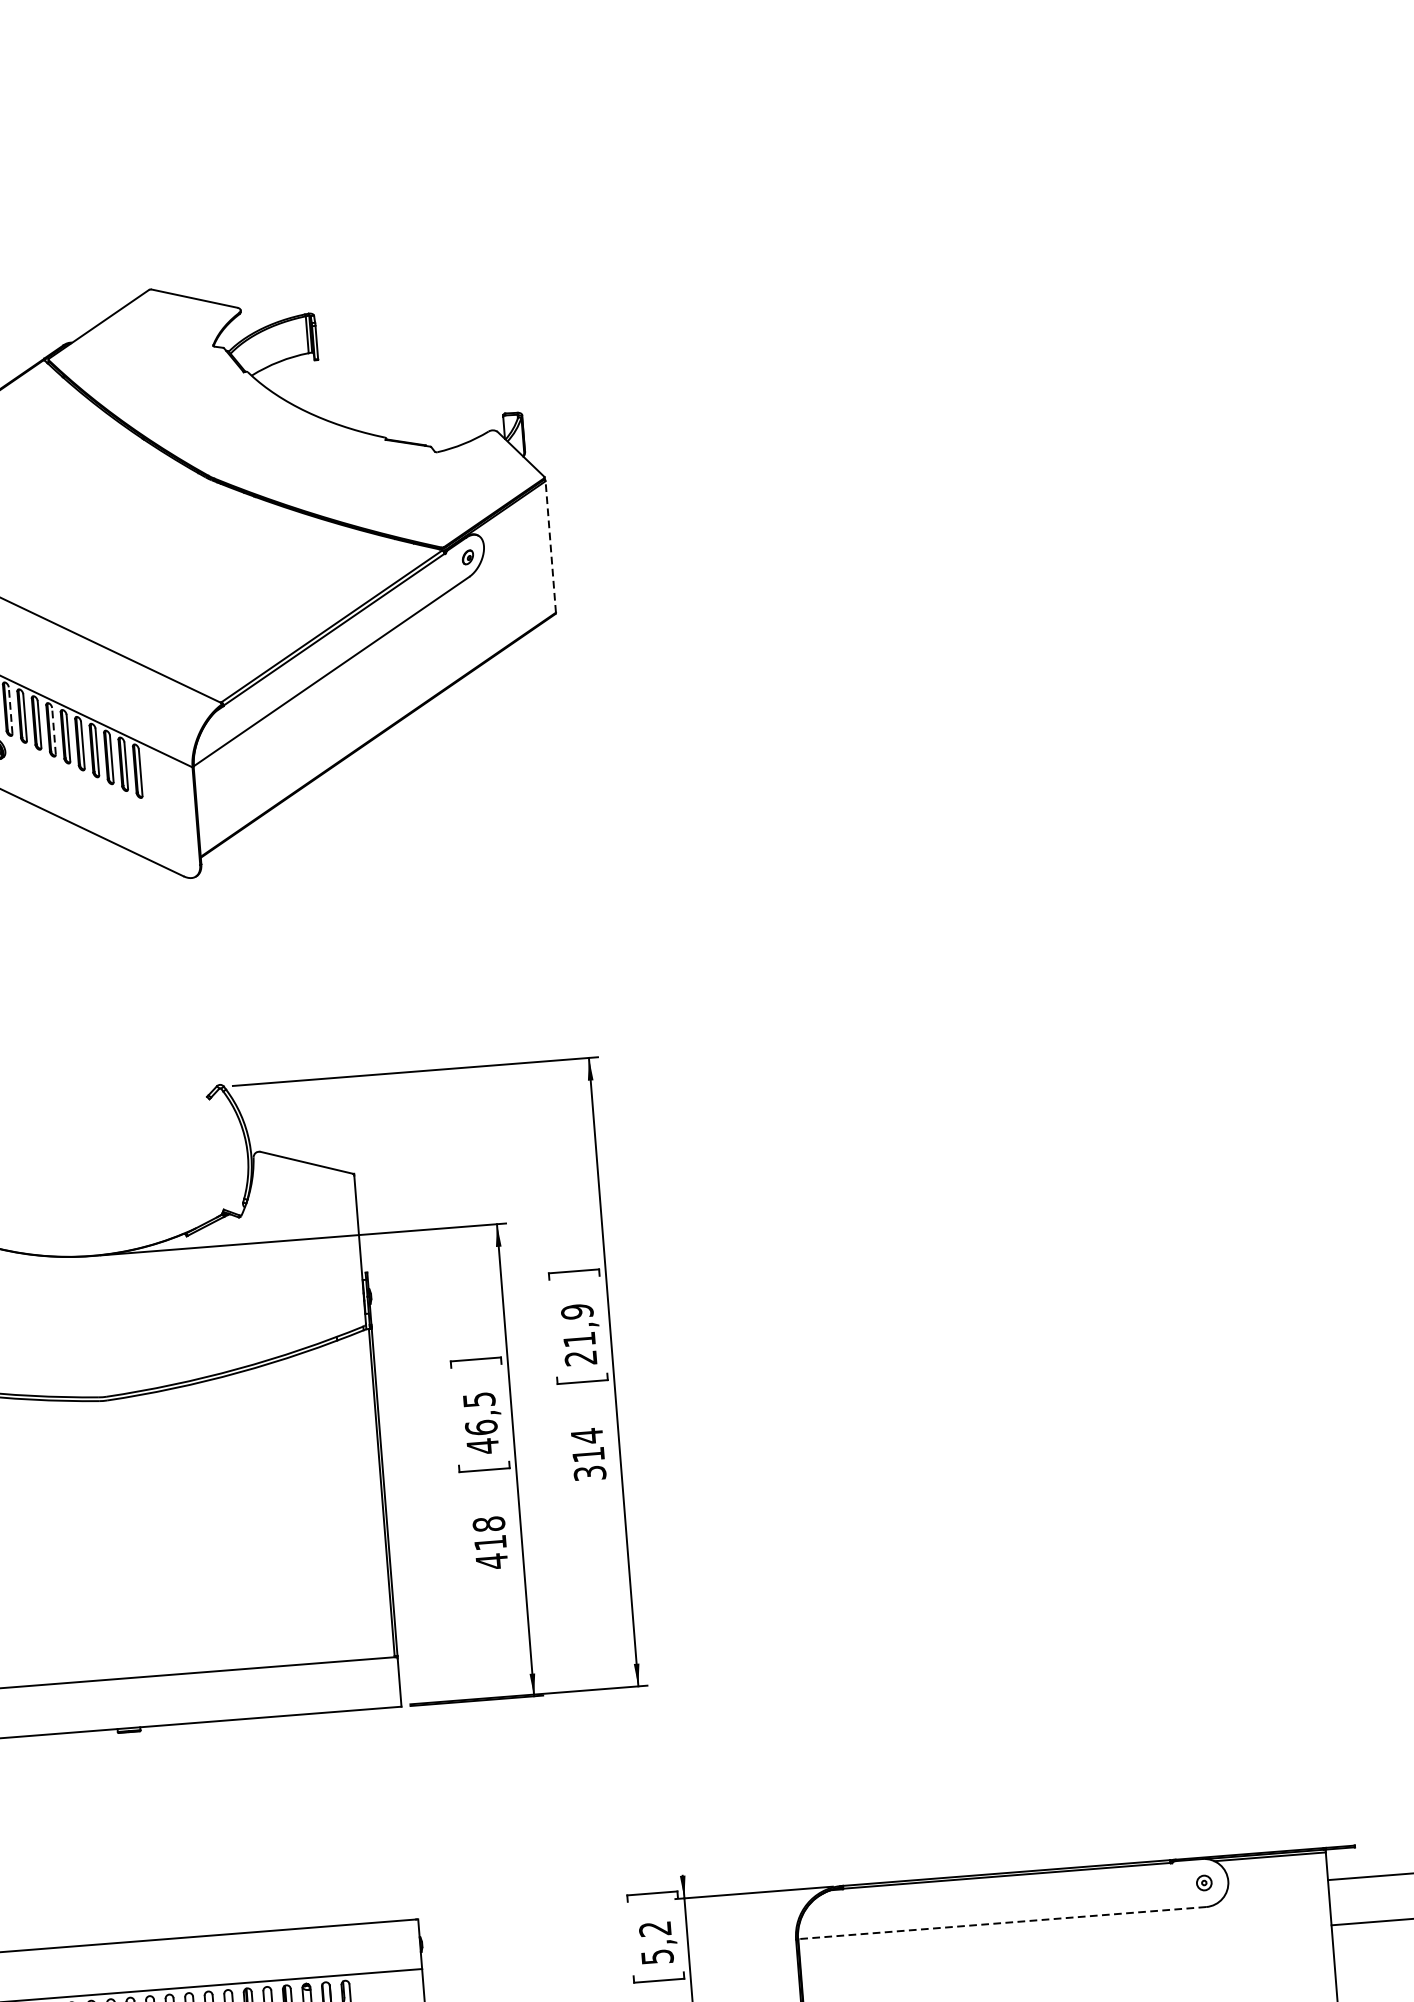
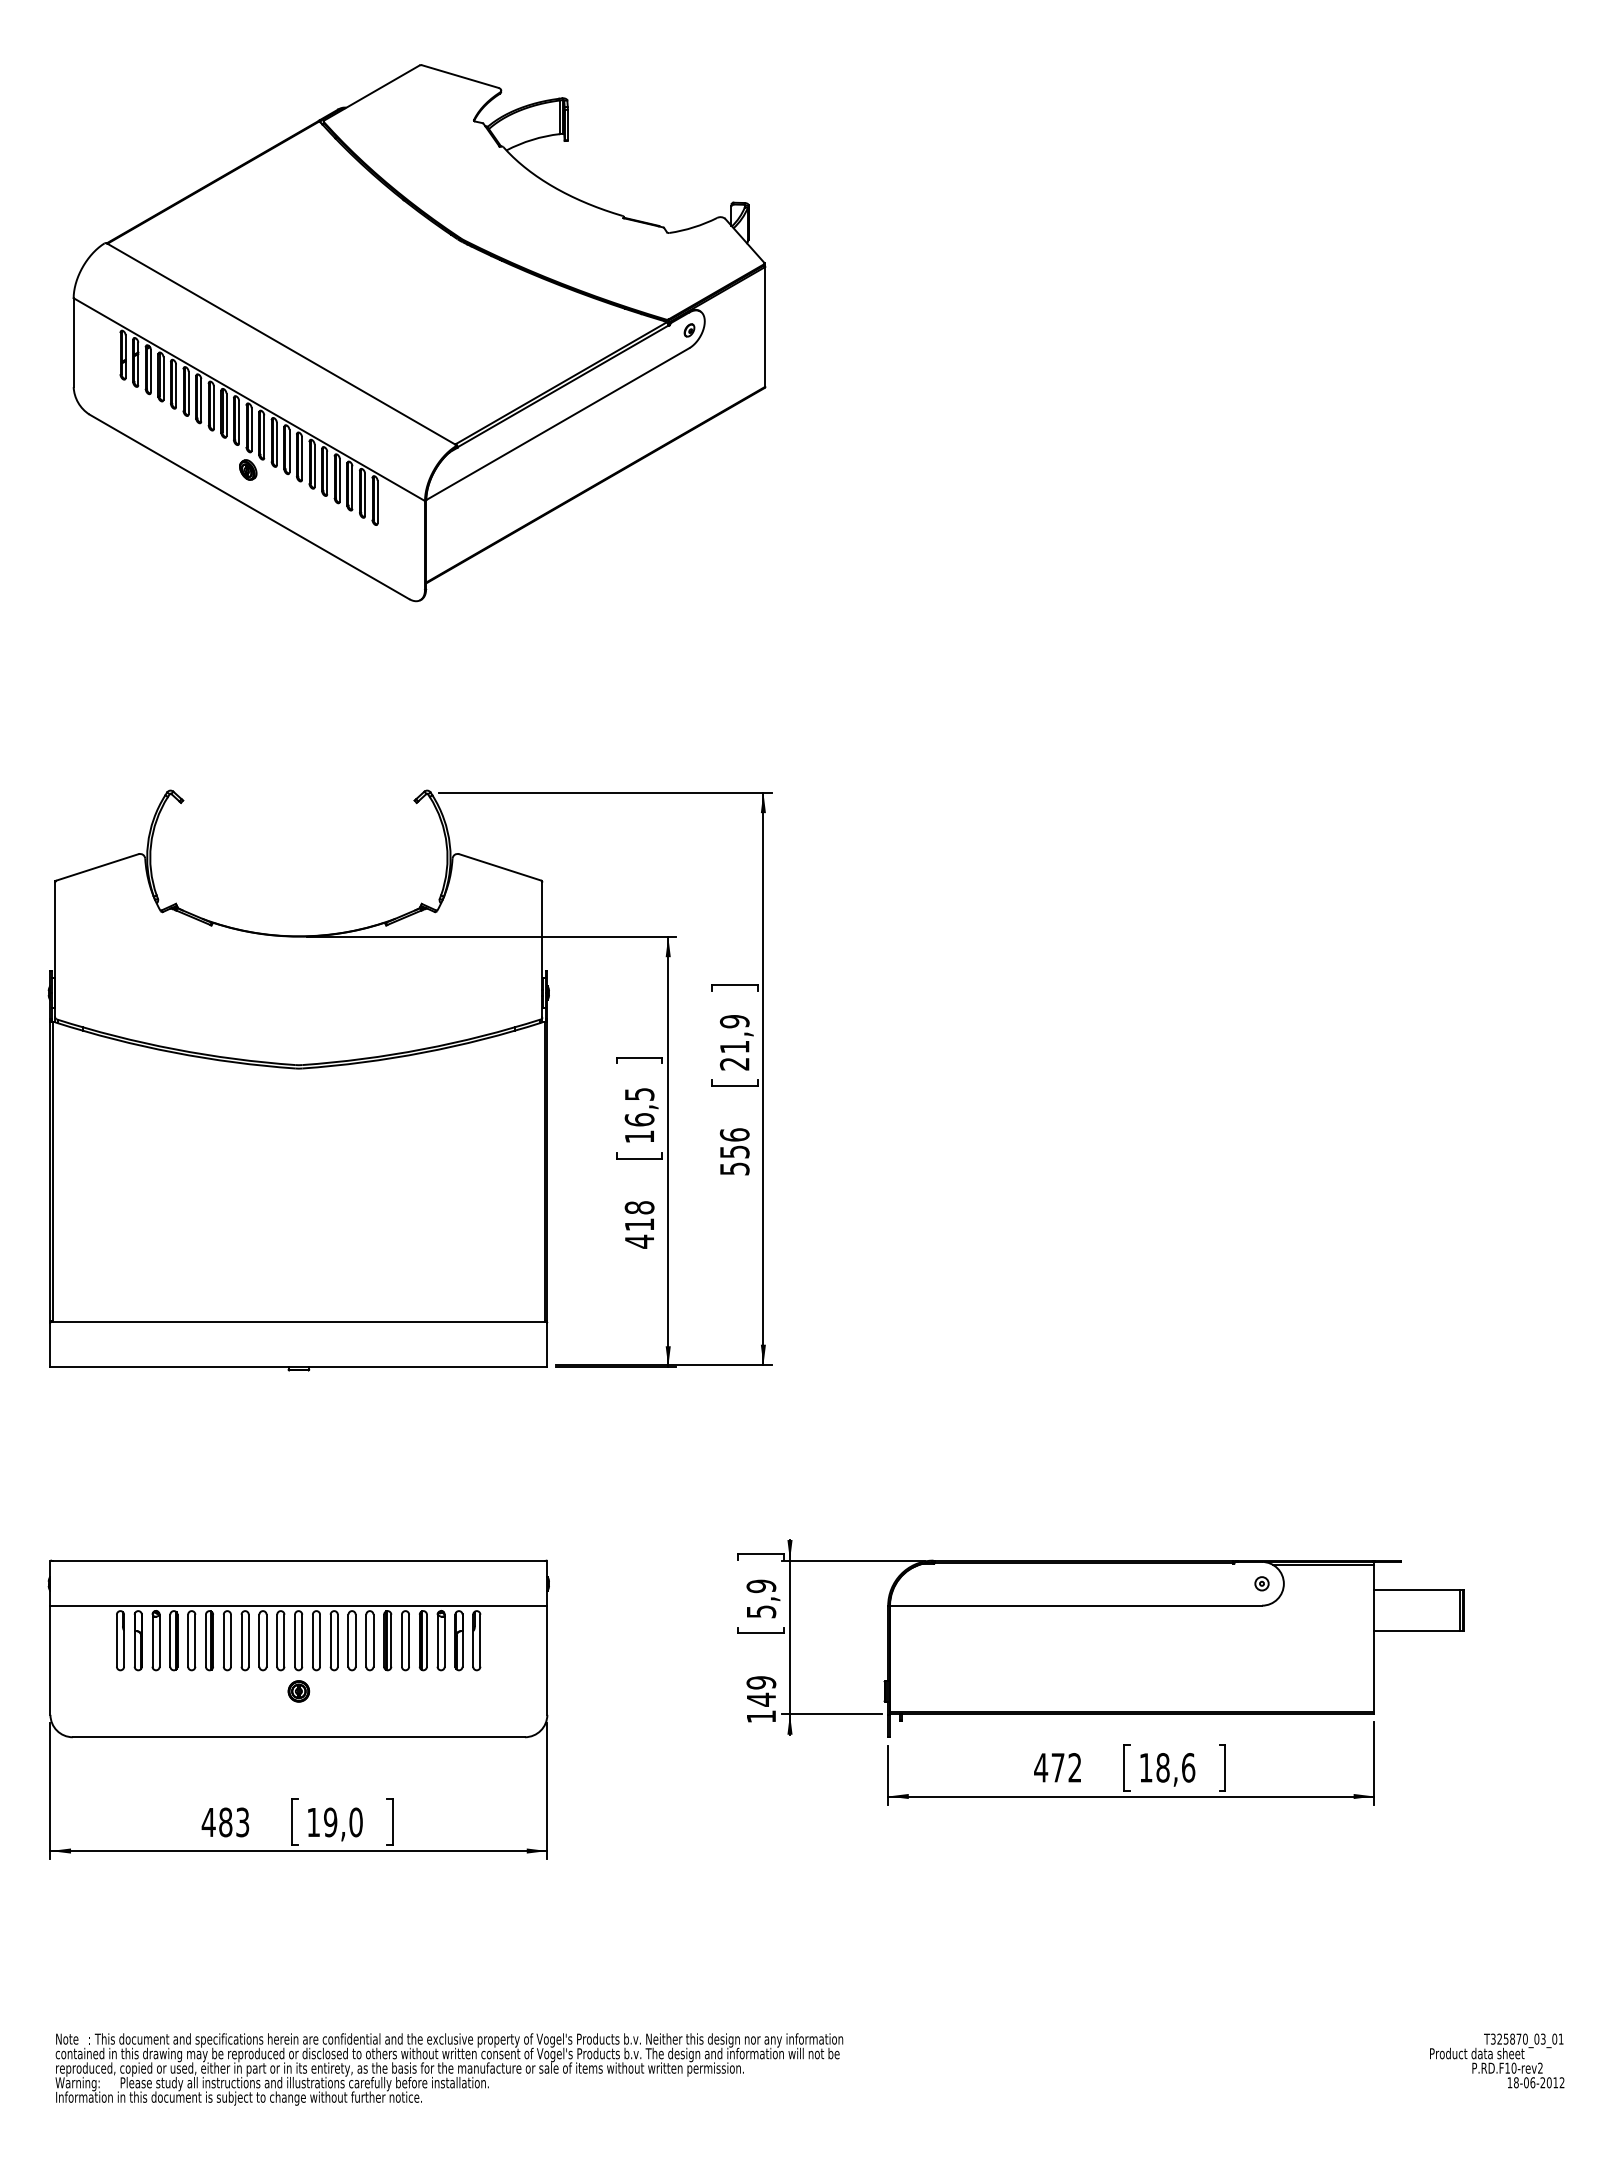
line: (551, 546) -> (765, 326), dashed -> solid
line: (10, 710) -> (264, 436), dashed -> solid
line: (54, 730) -> (302, 457), dashed -> solid
text: (482, 1446) -> (639, 1136), 46,5 -> 16,5
text: (588, 1454) -> (734, 1151), 314 -> 556
line: (1002, 1922) -> (1076, 1605), dashed -> solid
text: (655, 1929) -> (761, 1586), 5,2 -> 5,9

